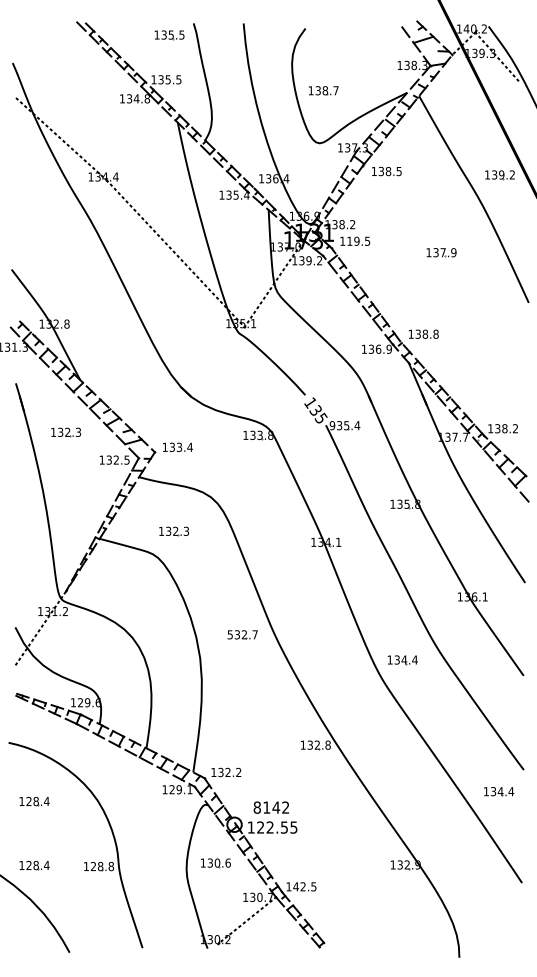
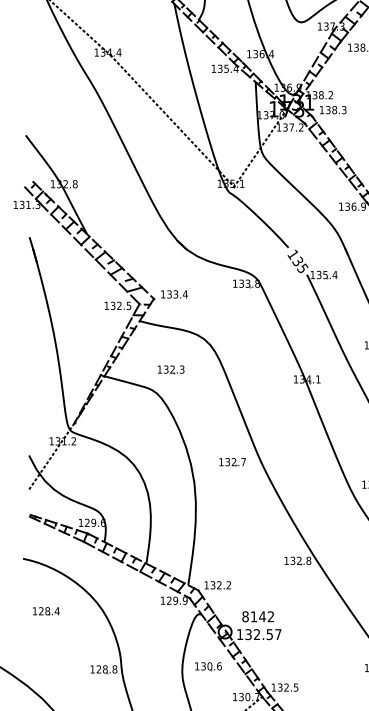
text: (358, 240) -> (336, 109), 119.5 -> 138.3
text: (308, 260) -> (291, 127), 139.2 -> 137.2
text: (332, 425) -> (312, 274), 935.4 -> 135.4
part: (65, 432) -> (73, 281), removed
text: (229, 634) -> (220, 461), 532.7 -> 132.7
text: (189, 789) -> (184, 600), 129.1 -> 129.9
text: (277, 827) -> (263, 634), 122.55 -> 132.57
part: (34, 865) -> (46, 668), removed
text: (295, 886) -> (279, 687), 142.5 -> 132.5

